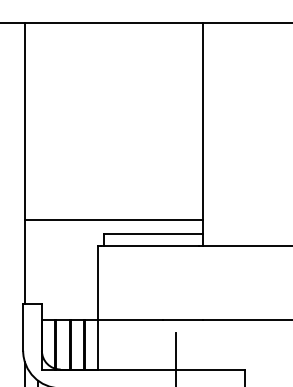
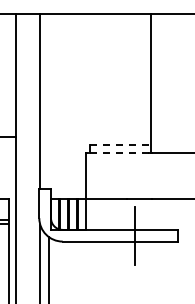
line: (113, 219) -> (95, 136), removed
line: (153, 234) -> (120, 145), solid -> dashed
line: (150, 245) -> (118, 152), solid -> dashed

